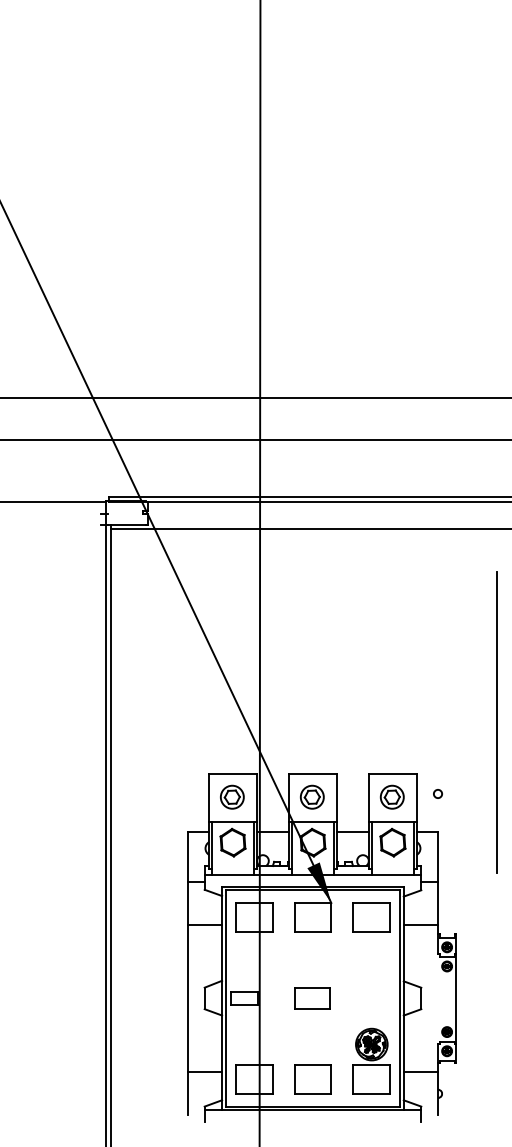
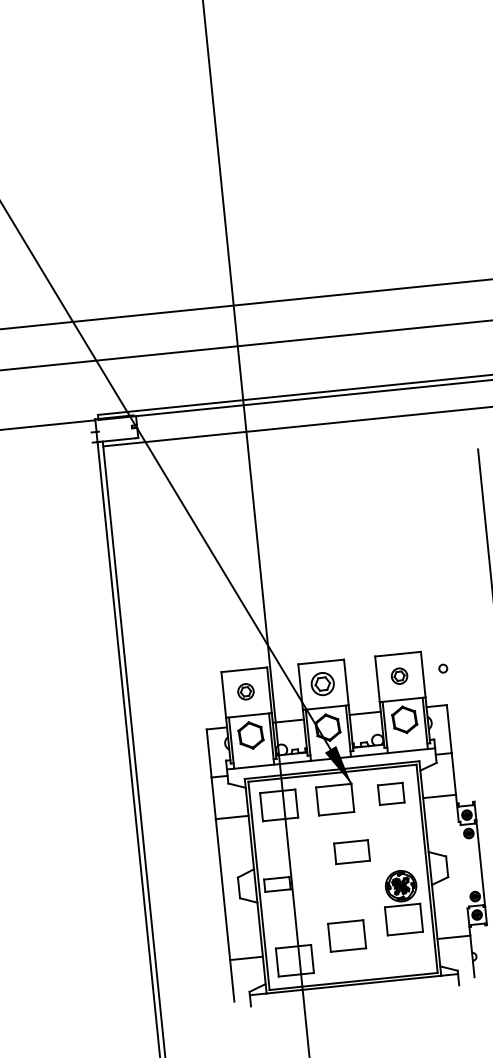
part: (232, 796) -> (246, 691), size x0.7
part: (391, 796) -> (398, 675), size x0.7
part: (371, 917) -> (391, 793), size x0.7
part: (312, 998) -> (351, 852), moved
part: (371, 1060) -> (402, 901), moved
part: (312, 1079) -> (346, 936), moved

